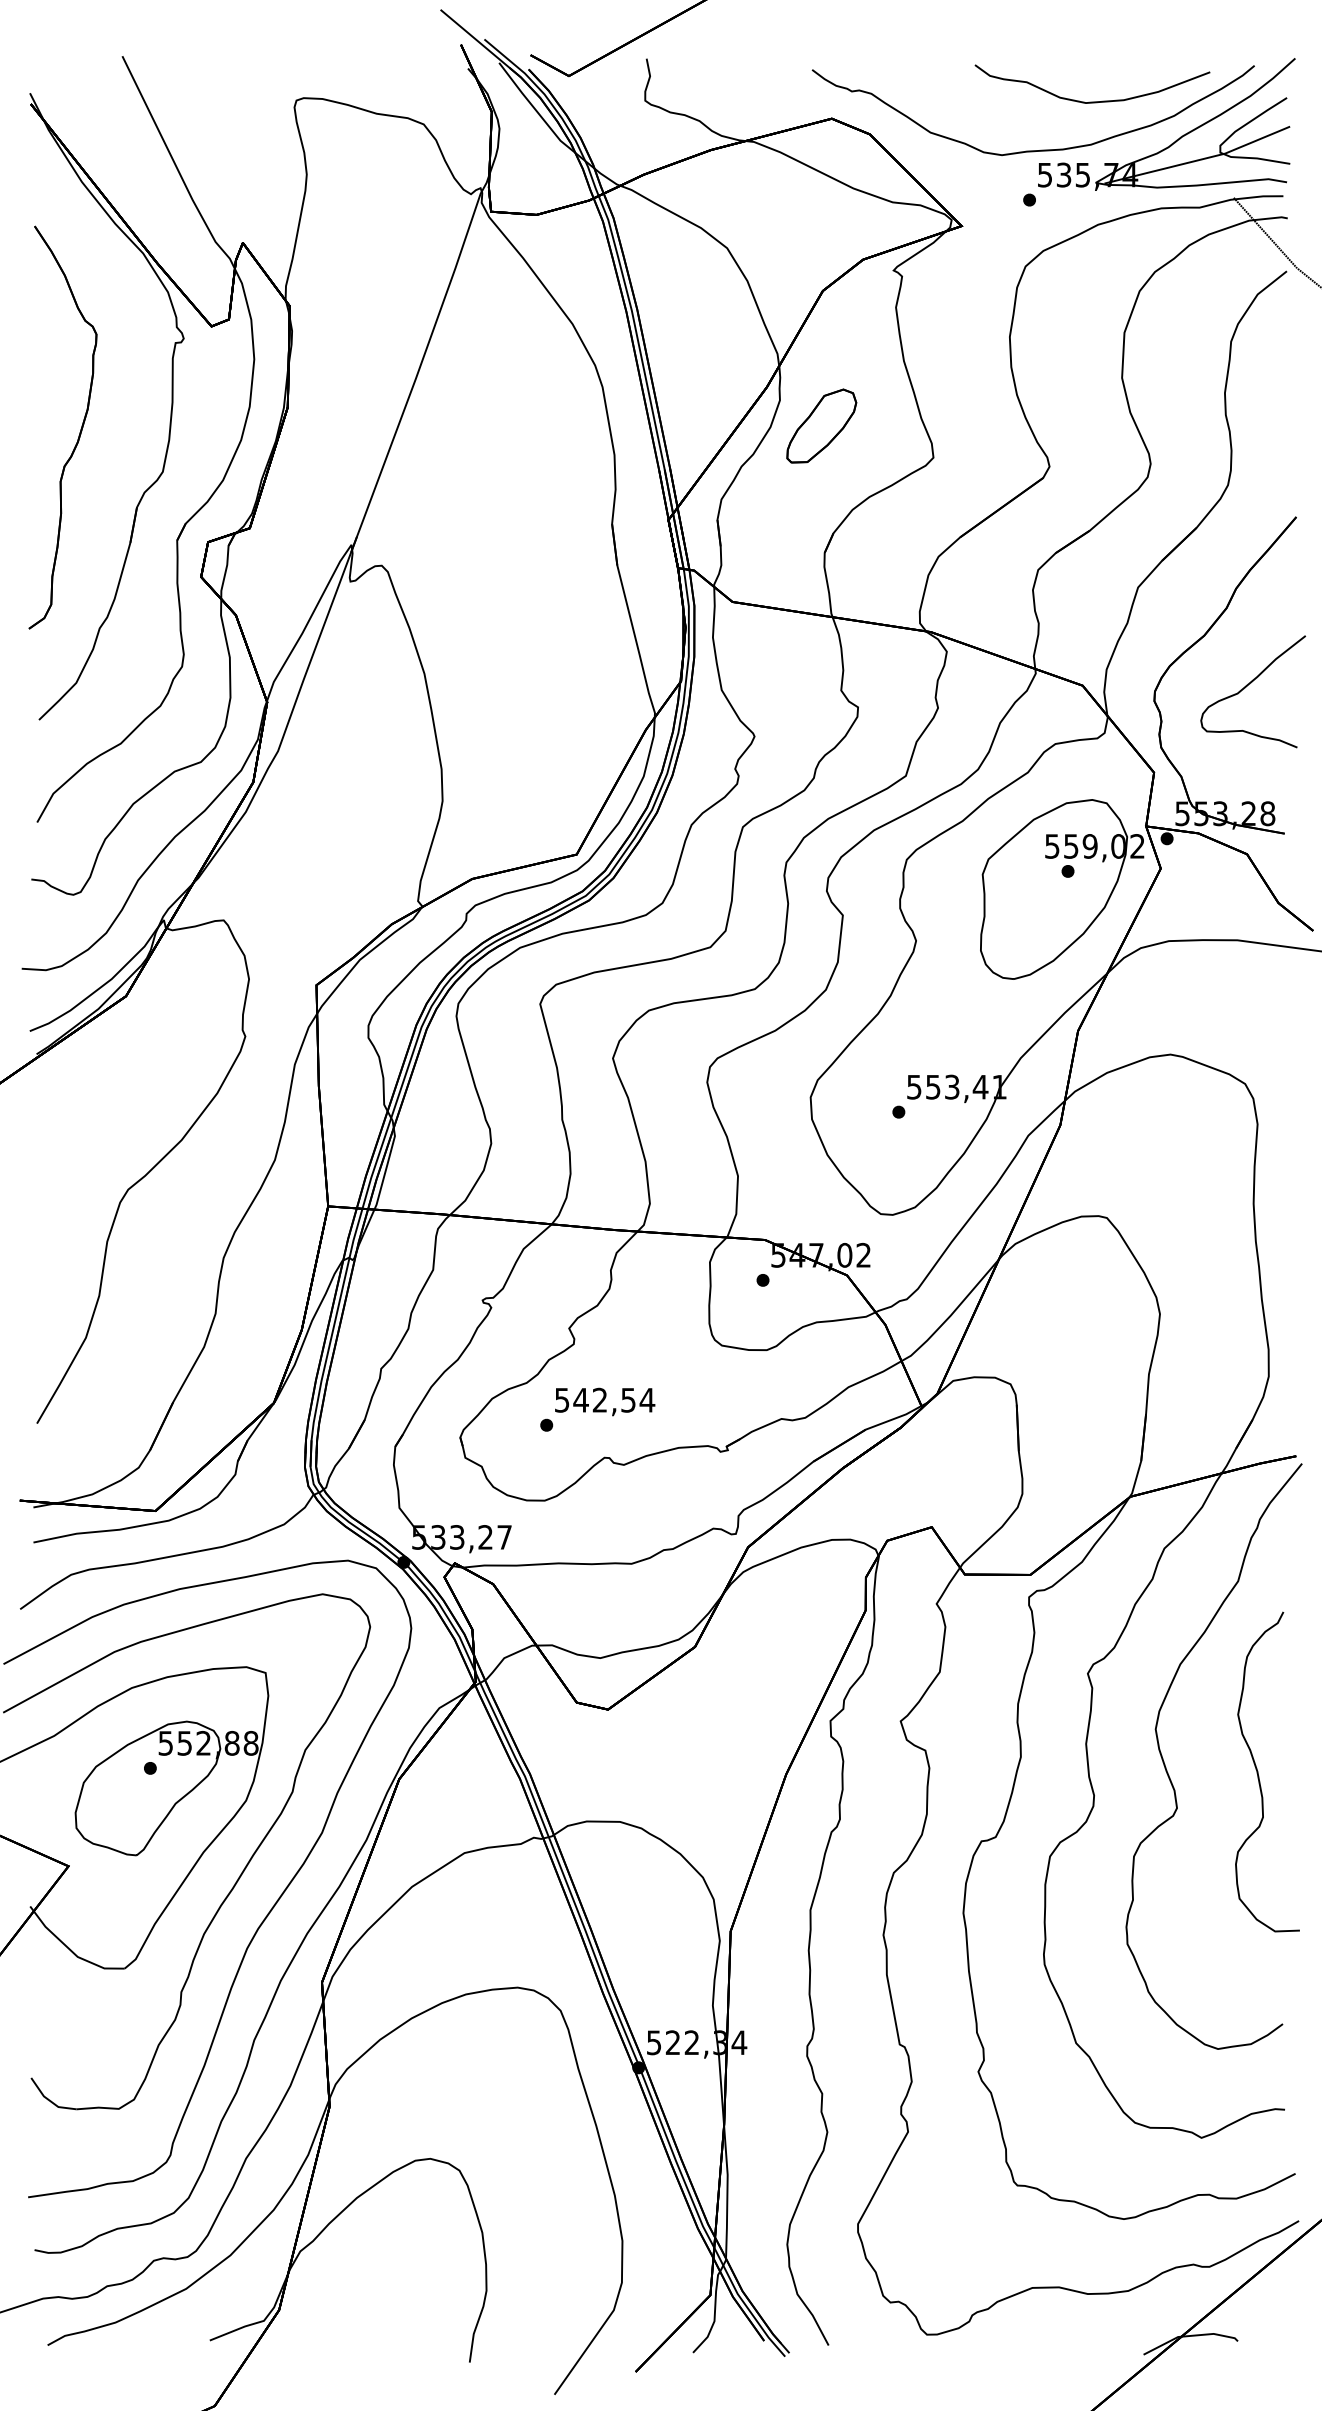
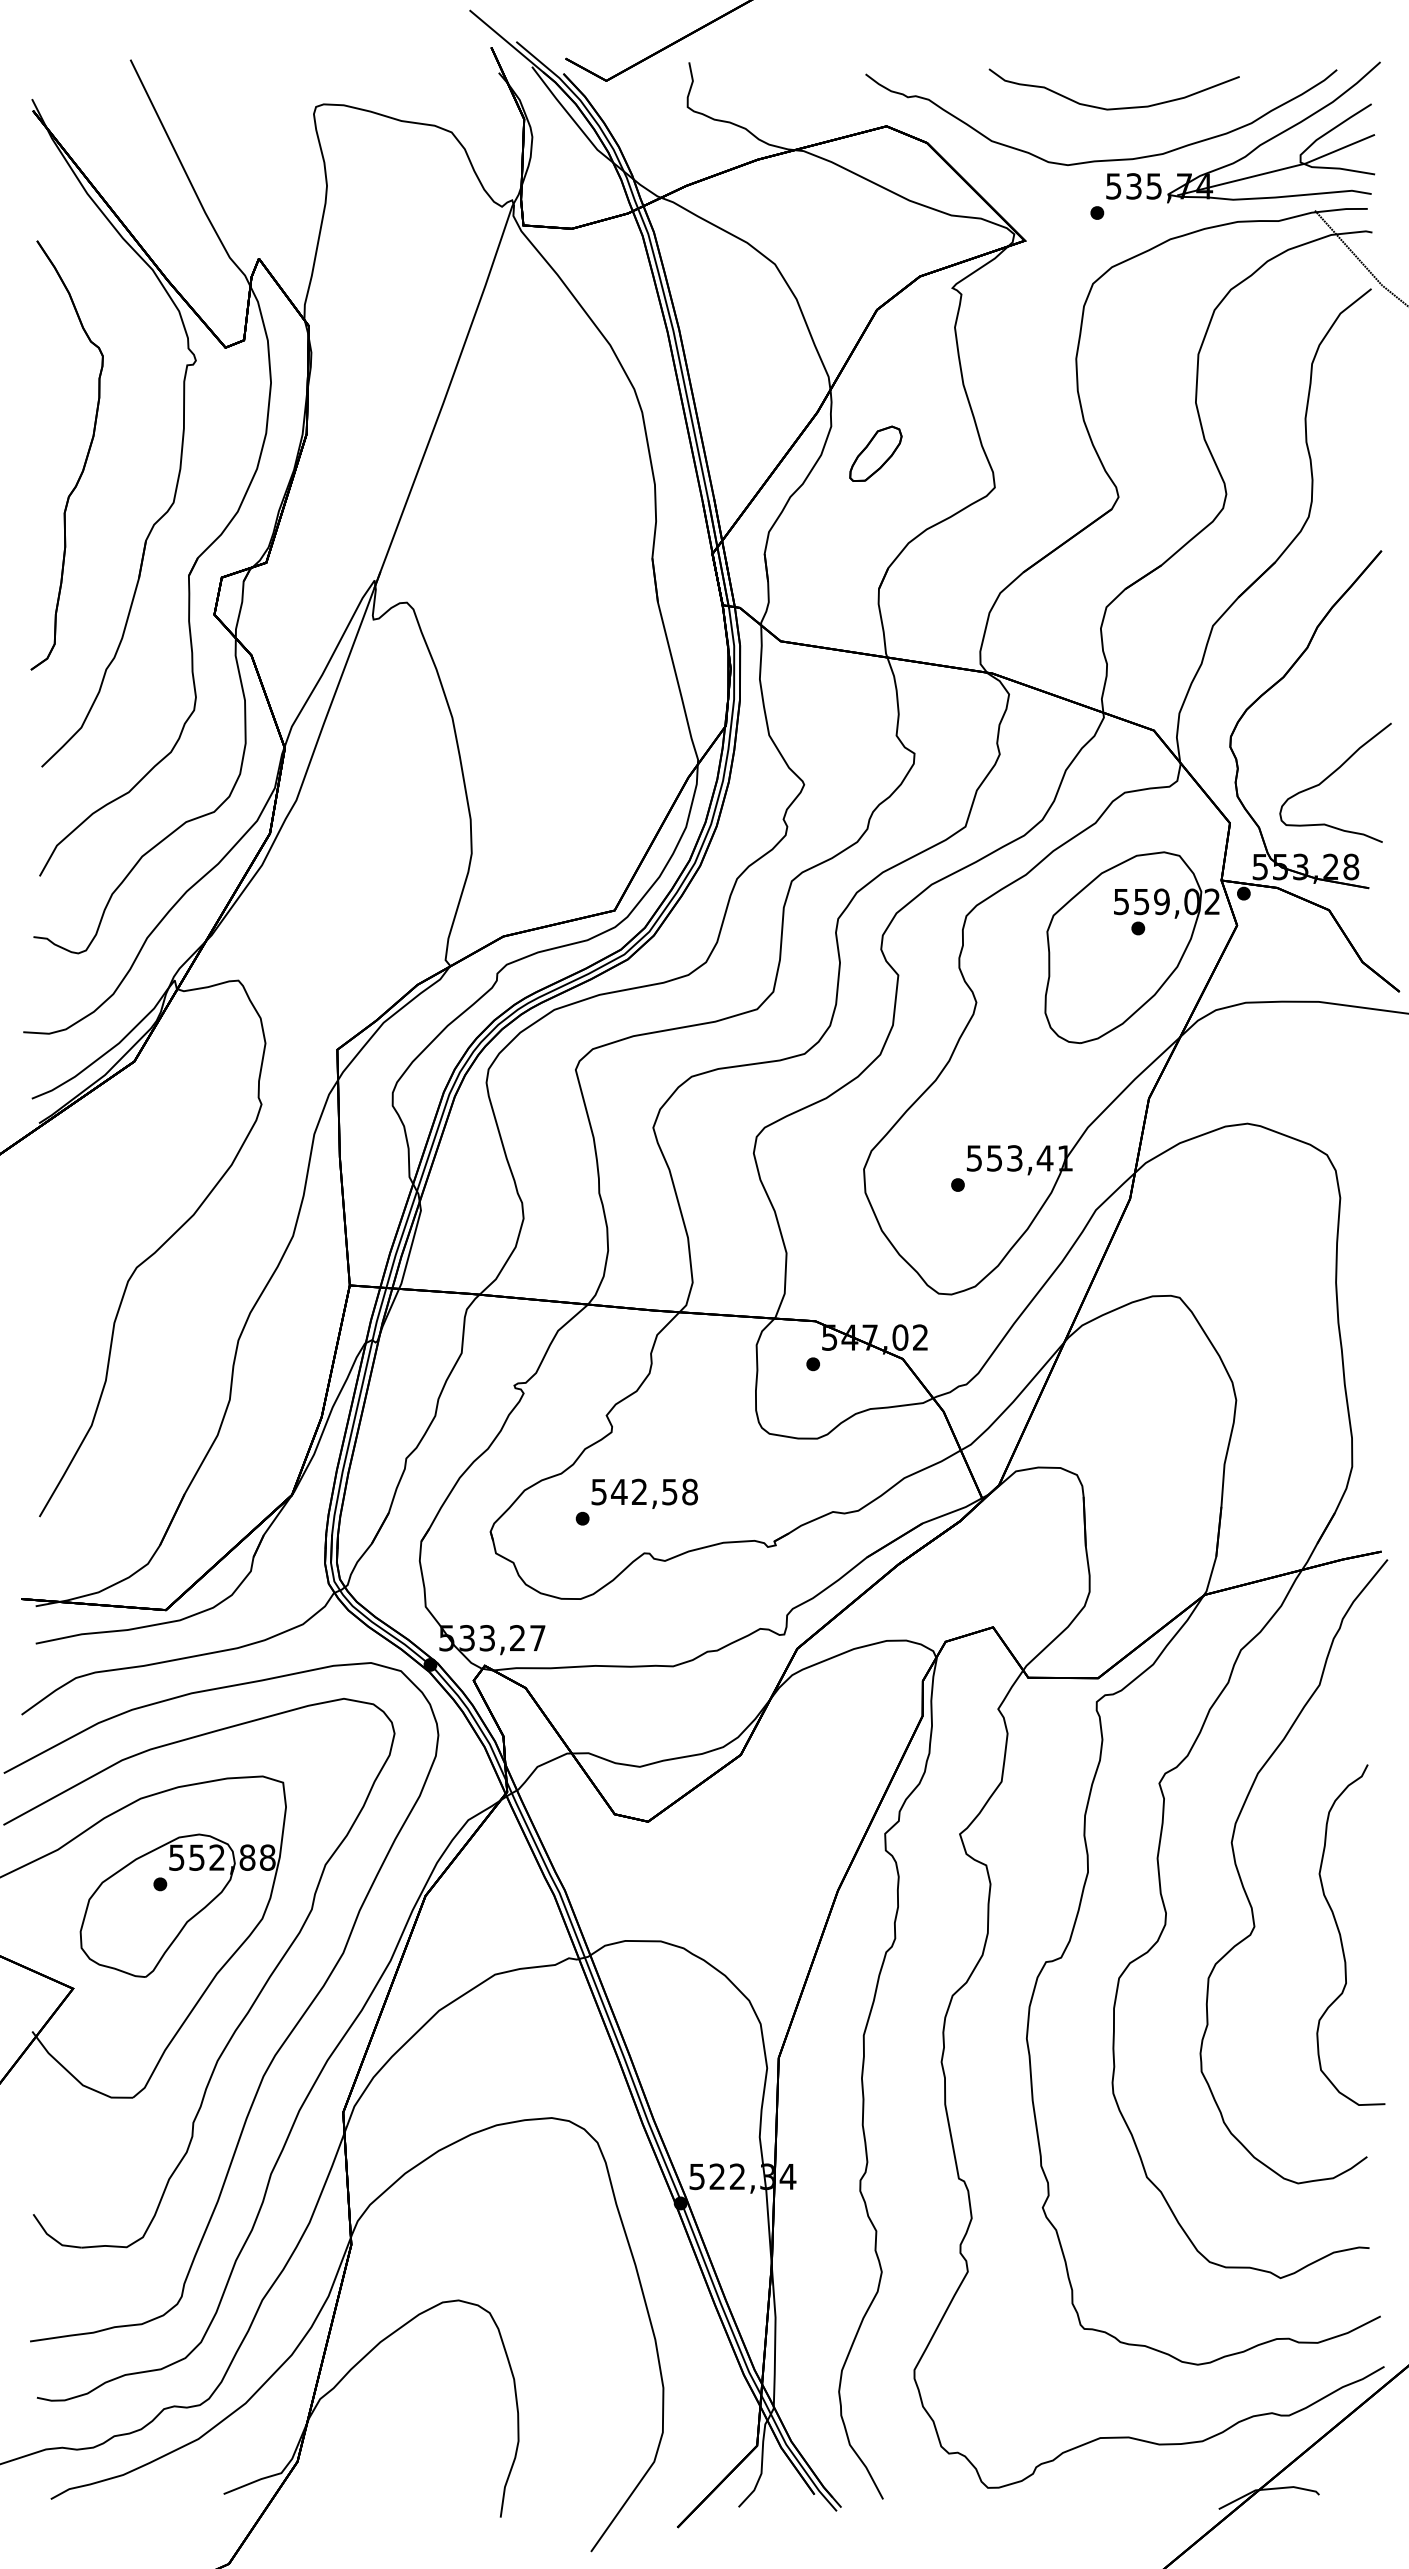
curve: (1092, 101) -> (1114, 107), moved
part: (821, 425) -> (875, 453), size x0.7
curve: (1247, 686) -> (1329, 777), moved
text: (647, 1399) -> (690, 1491), 542,54 -> 542,58
curve: (1258, 1771) -> (1341, 1934), moved

